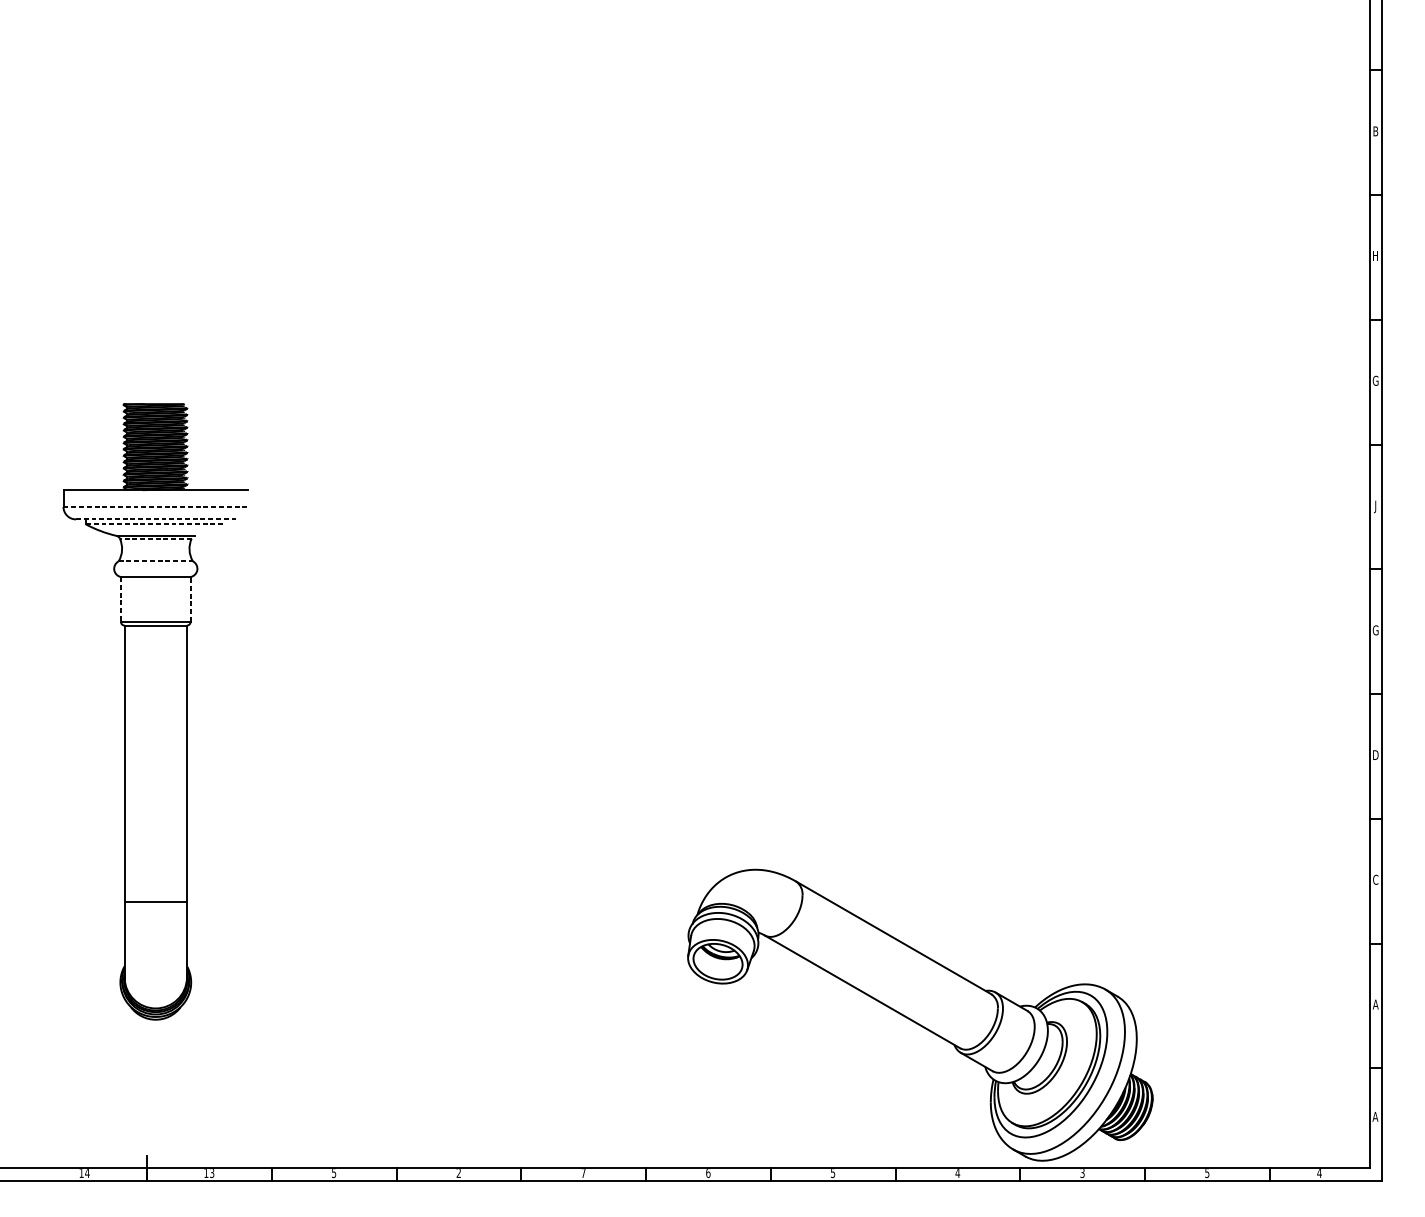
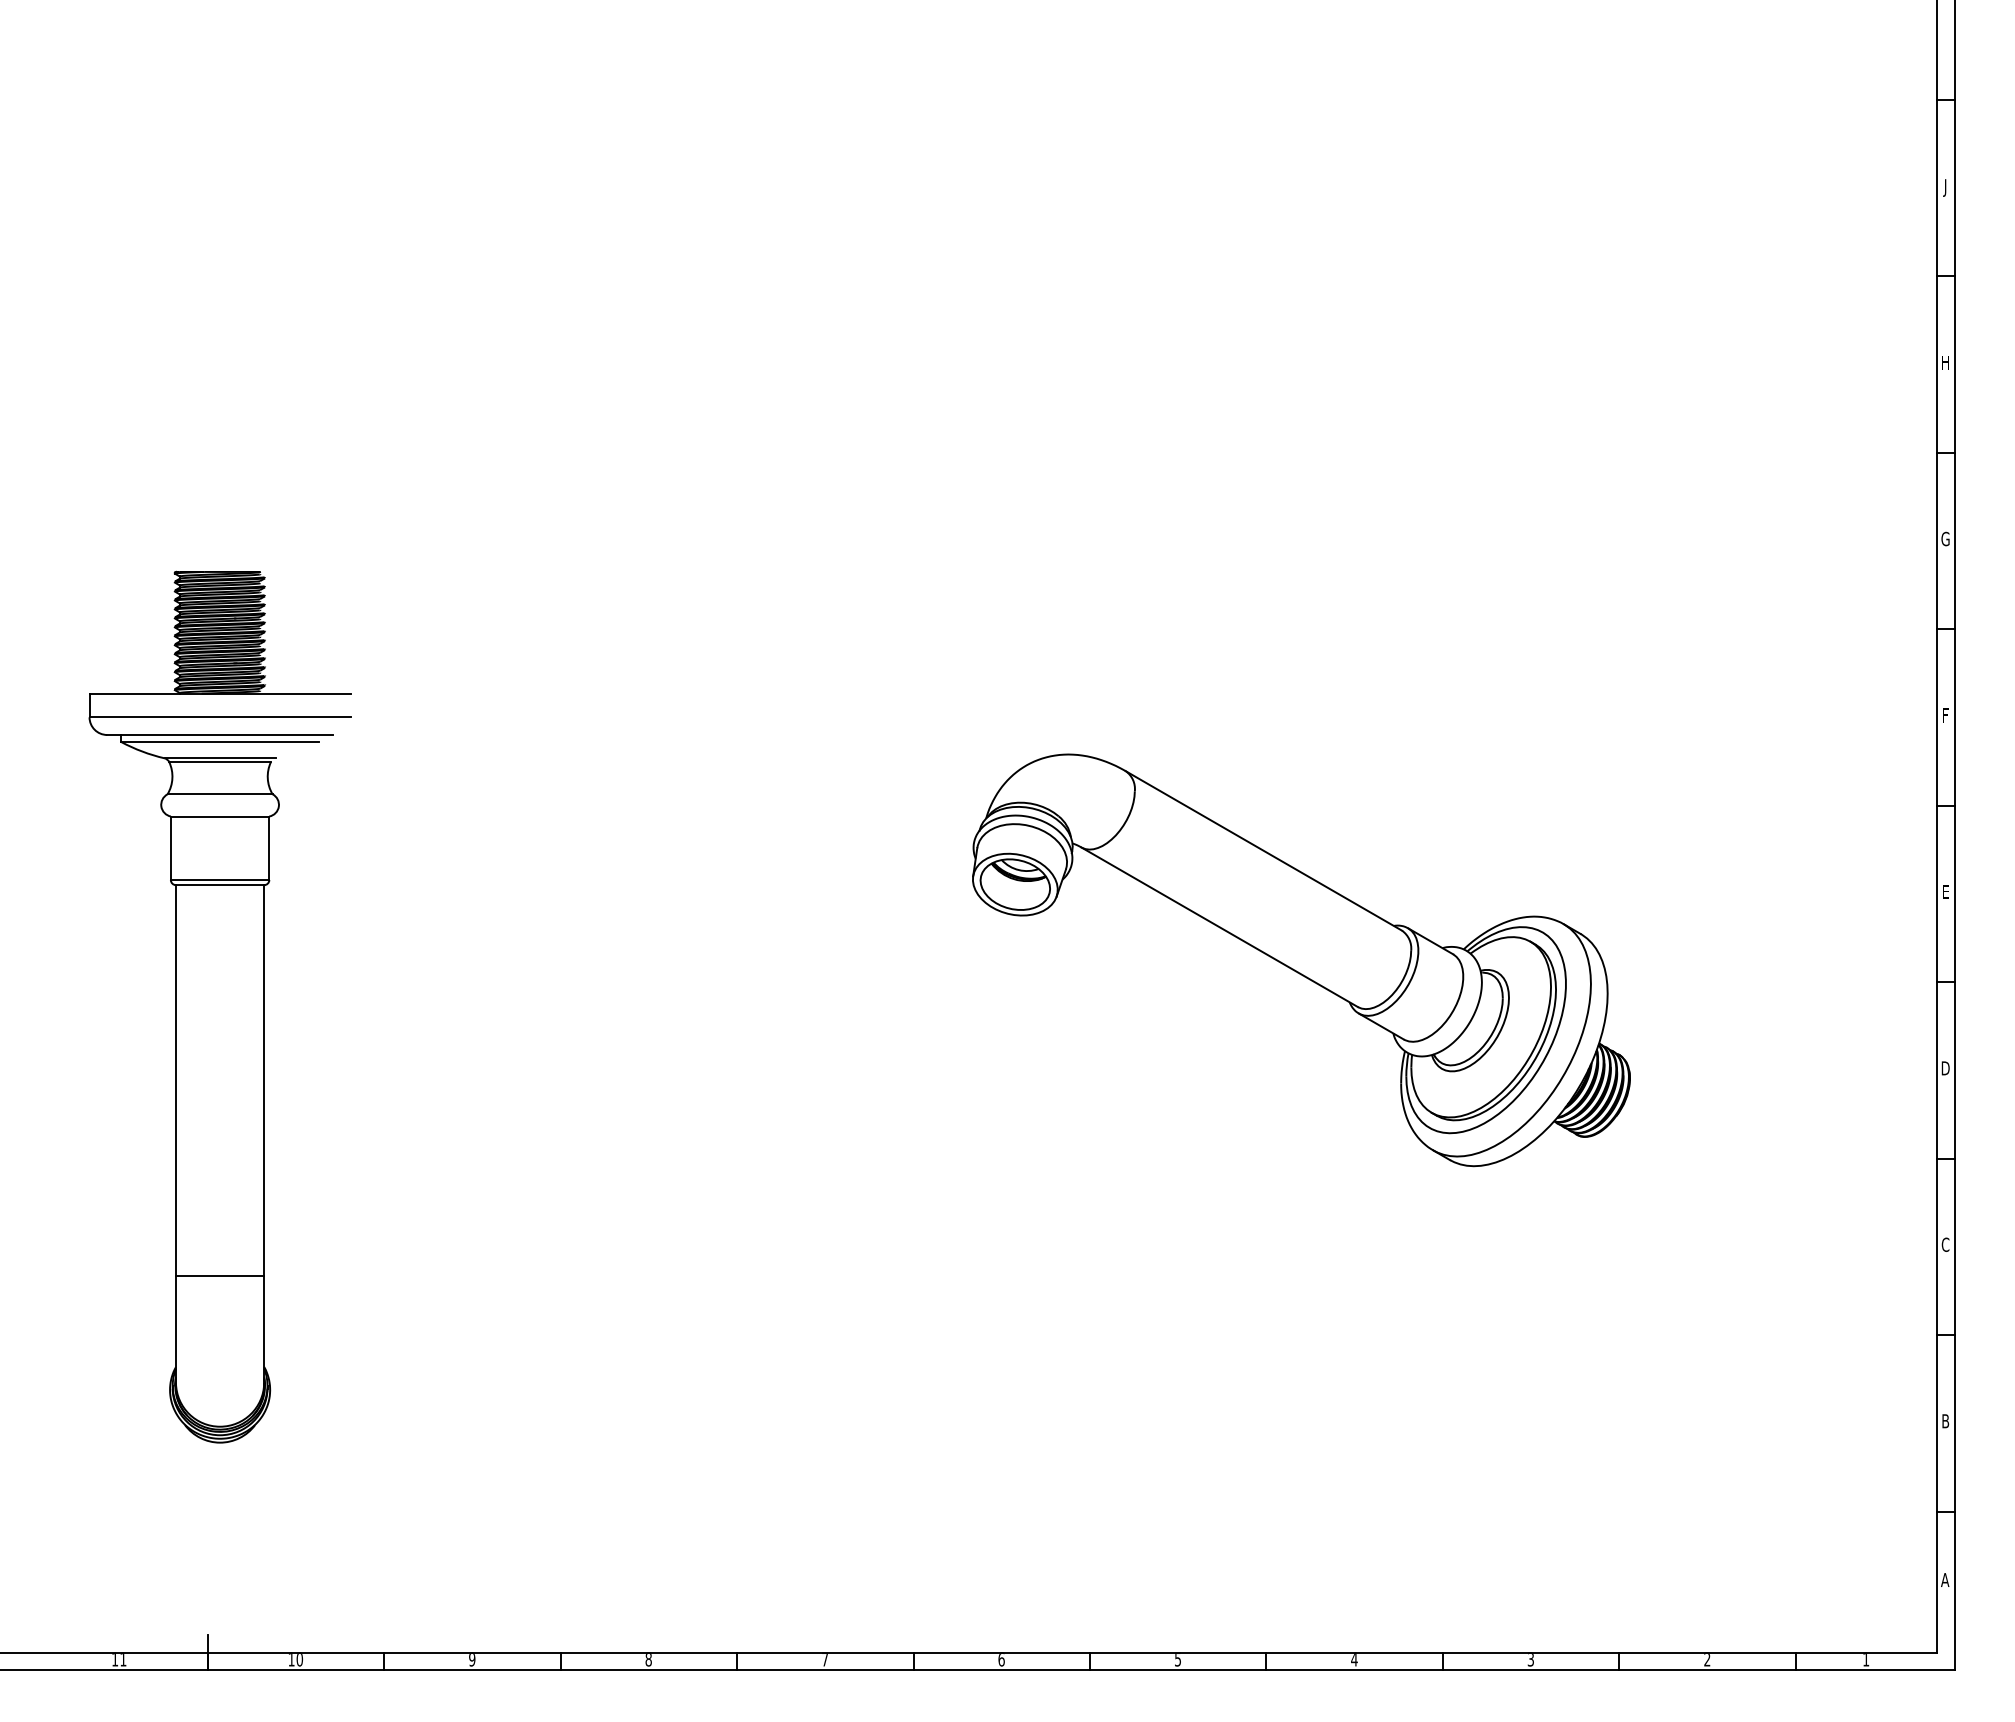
text: (1375, 132) -> (1945, 187), B -> J
line: (156, 507) -> (220, 717), dashed -> solid
text: (1375, 507) -> (1945, 717), J -> F
line: (156, 519) -> (220, 734), dashed -> solid
line: (156, 524) -> (220, 742), dashed -> solid
line: (156, 538) -> (220, 762), dashed -> solid
line: (156, 561) -> (220, 794), dashed -> solid
line: (120, 599) -> (170, 848), dashed -> solid
line: (190, 599) -> (269, 848), dashed -> solid
text: (1375, 630) -> (1945, 891), G -> E
text: (1375, 1004) -> (1945, 1421), A -> B
part: (920, 1015) -> (1301, 960), moved
text: (87, 1173) -> (123, 1660), 14 -> 11
text: (211, 1173) -> (299, 1660), 13 -> 10
text: (334, 1173) -> (472, 1660), 5 -> 9
text: (458, 1173) -> (648, 1660), 2 -> 8
text: (1207, 1173) -> (1707, 1660), 5 -> 2
text: (1319, 1173) -> (1865, 1660), 4 -> 1

